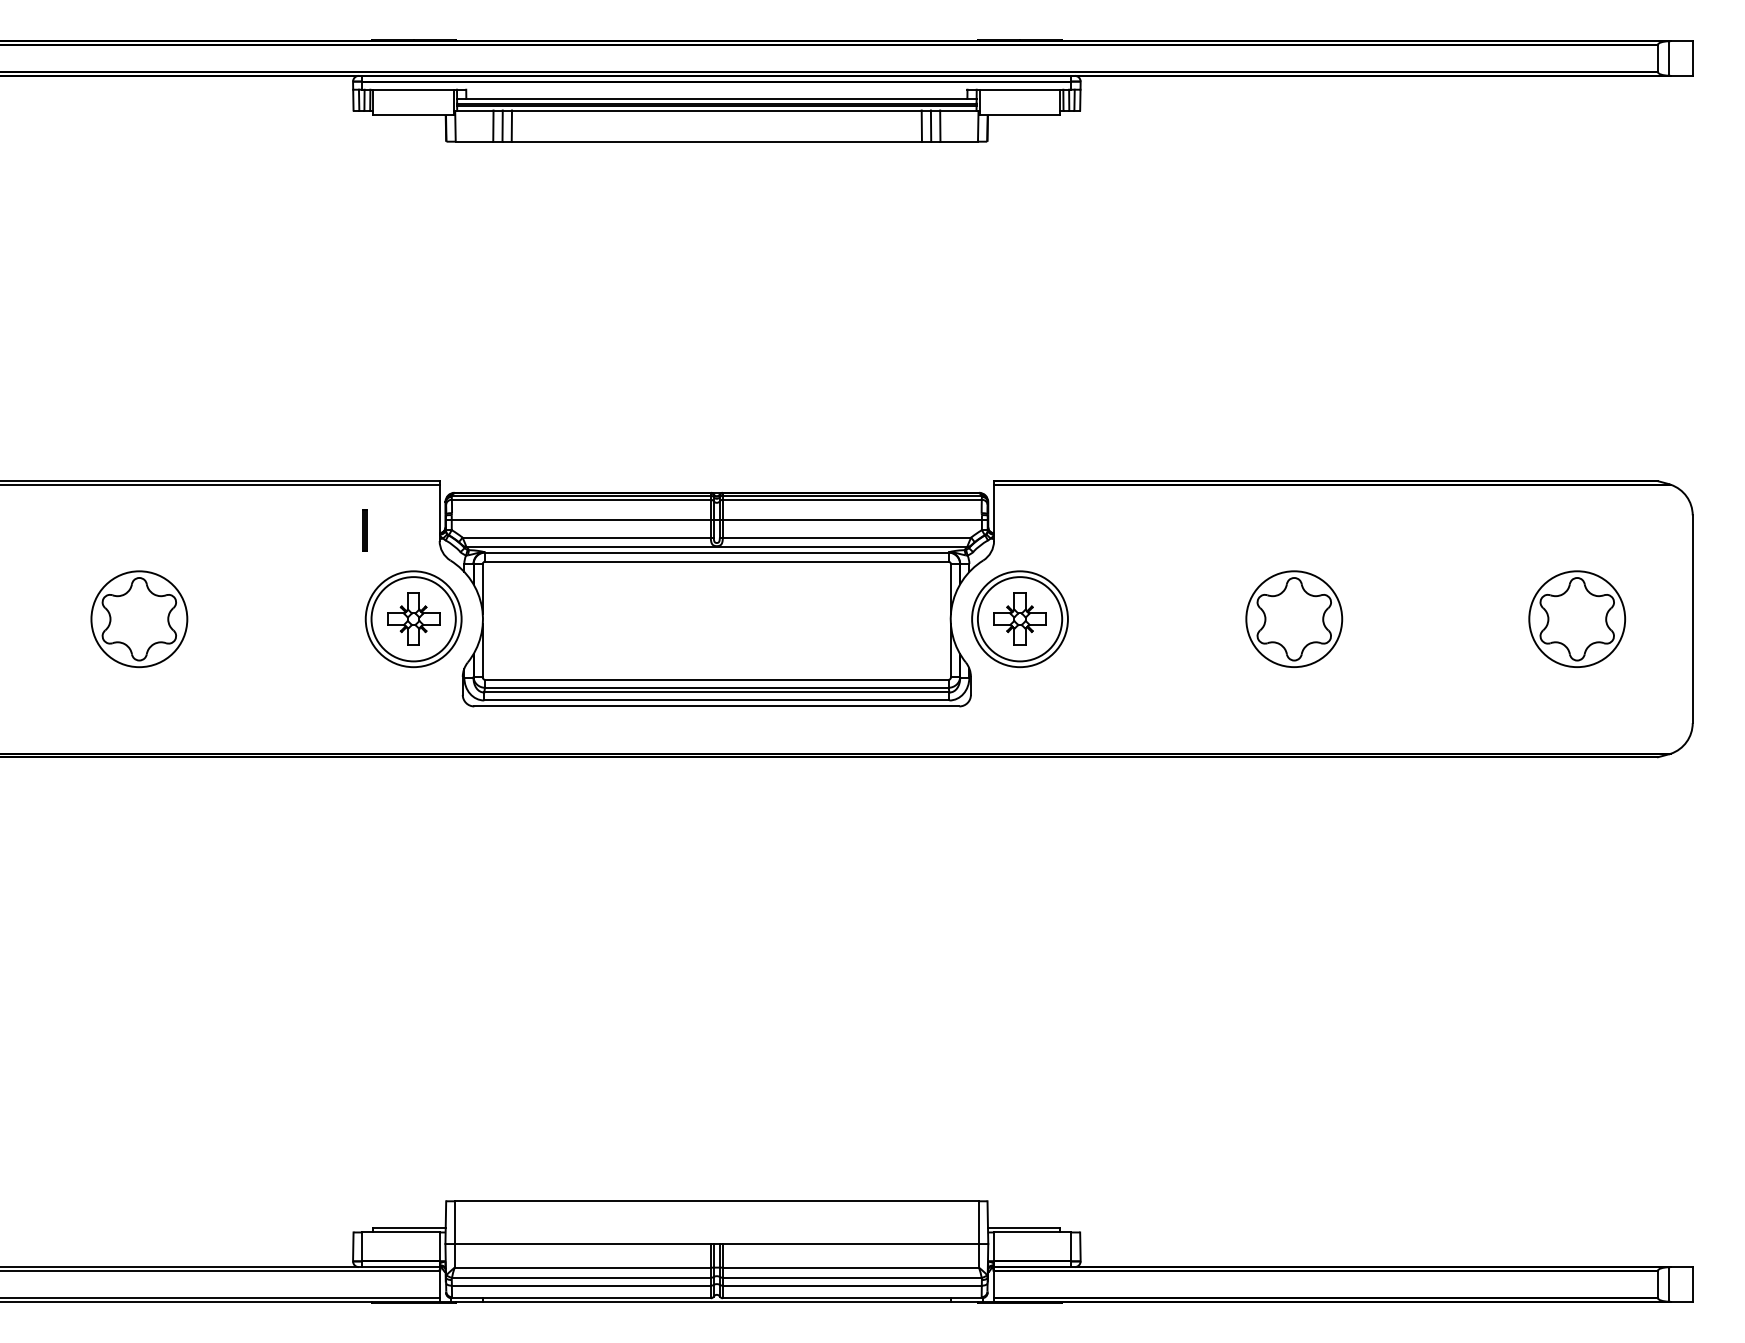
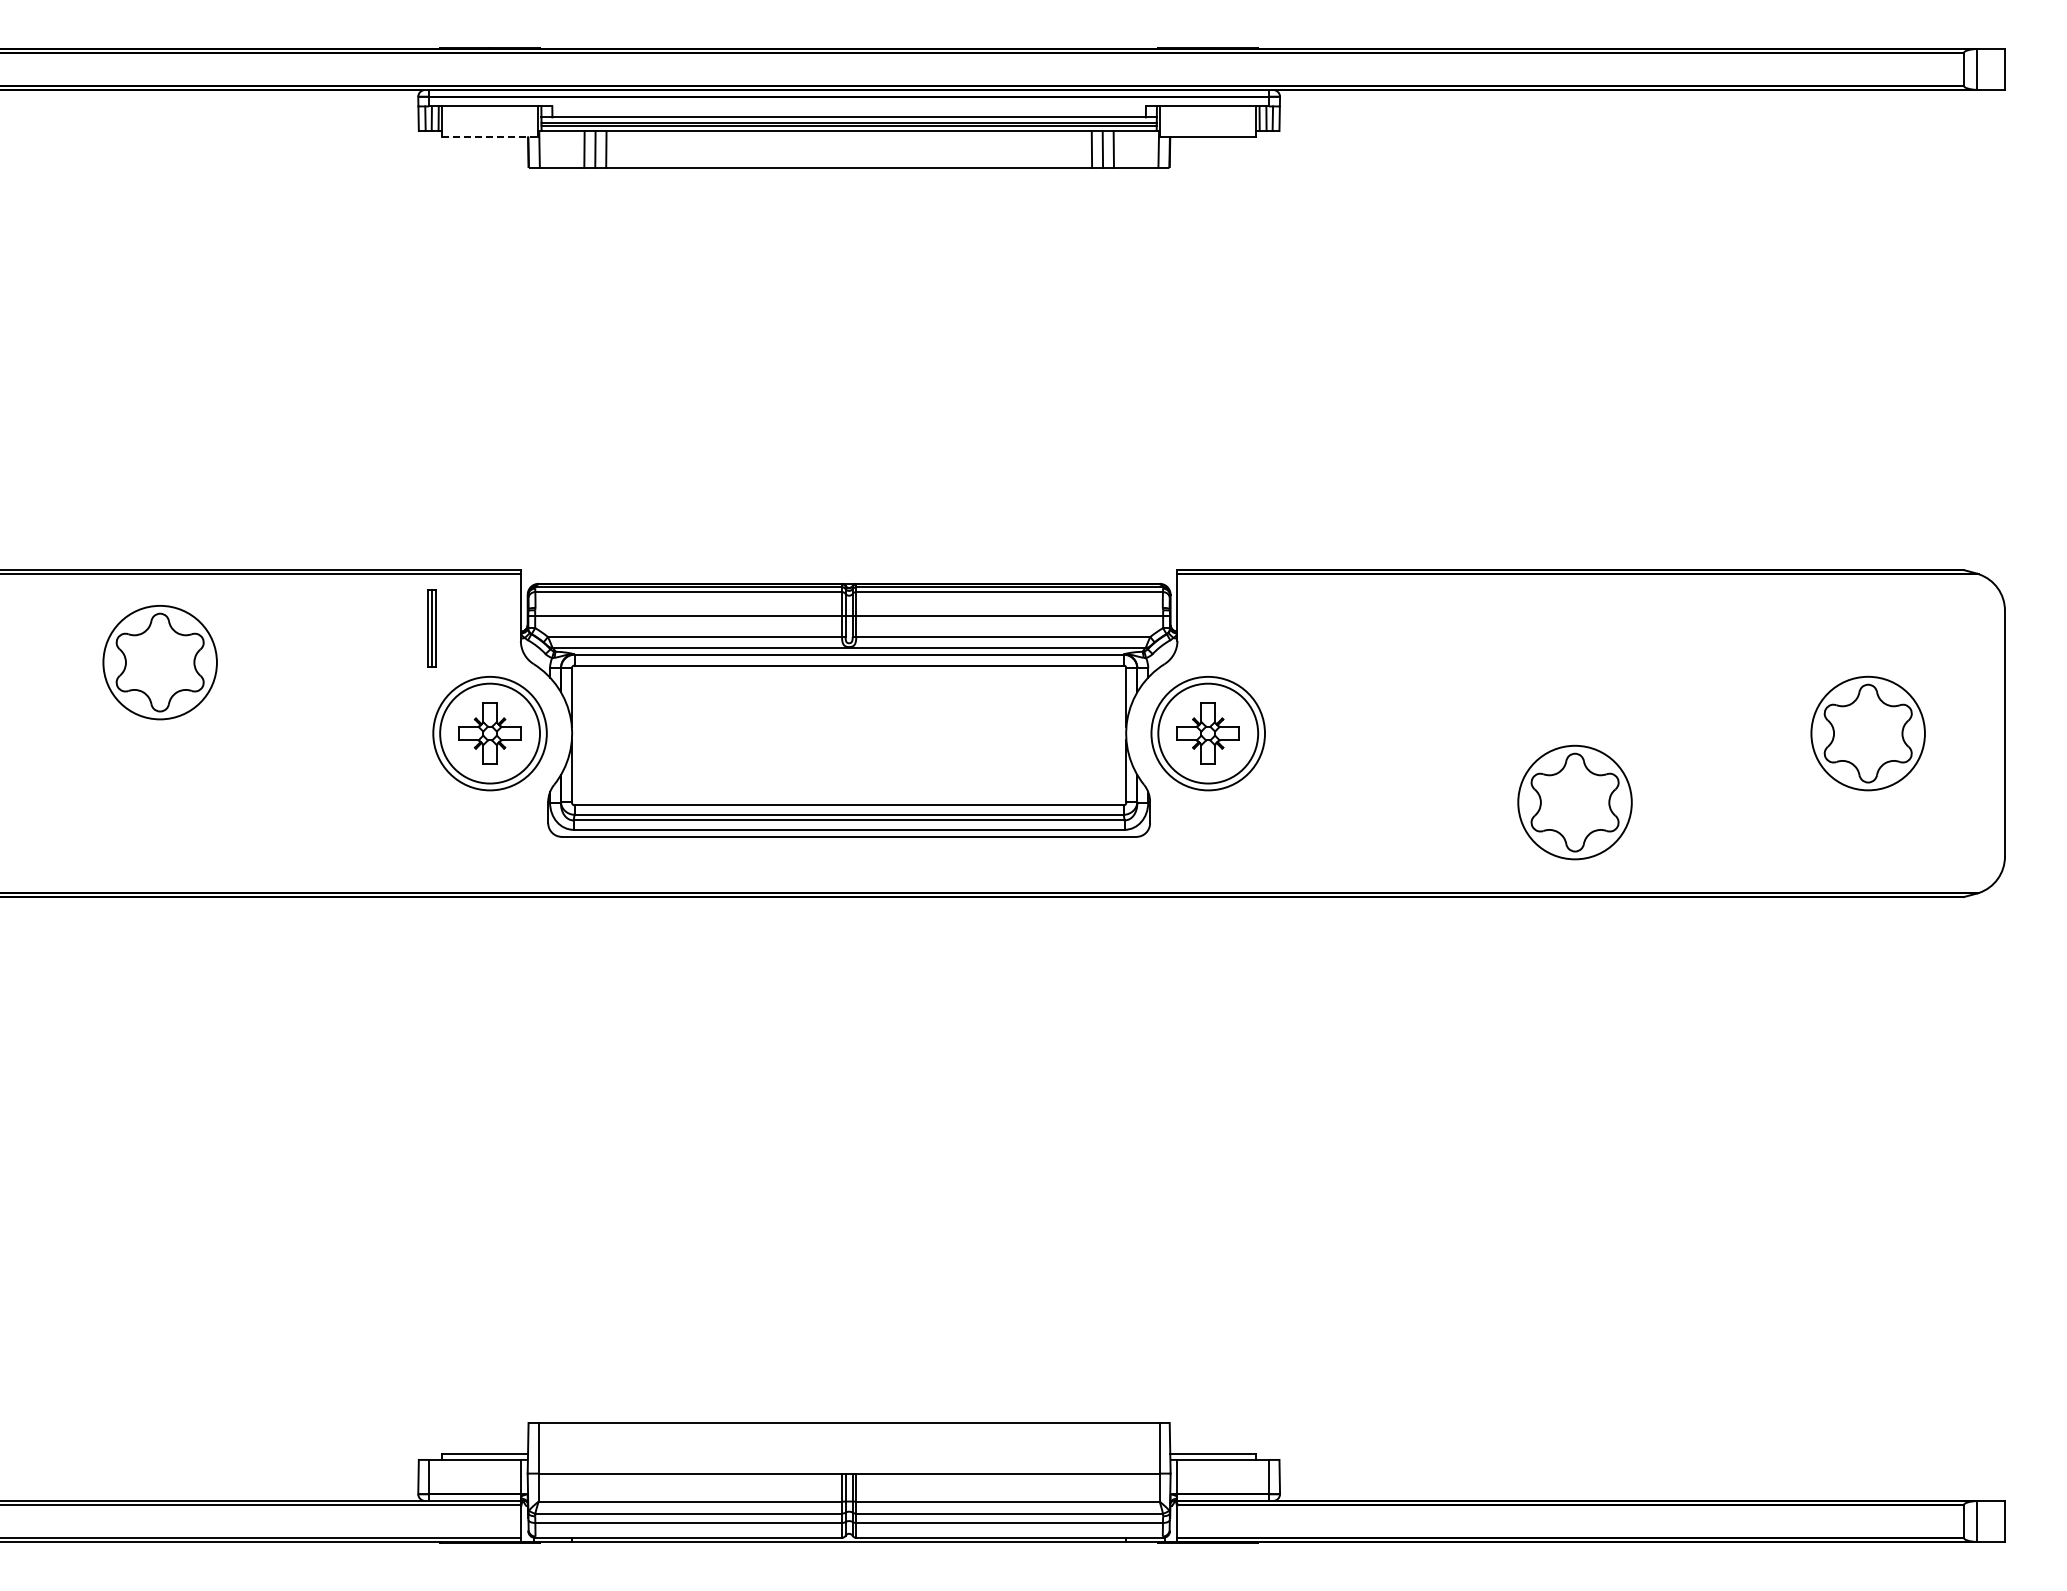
line: (414, 115) -> (490, 136), solid -> dashed
part: (364, 529) -> (431, 627), size x1.6
part: (138, 619) -> (159, 662), moved
part: (1293, 619) -> (1574, 802), moved

